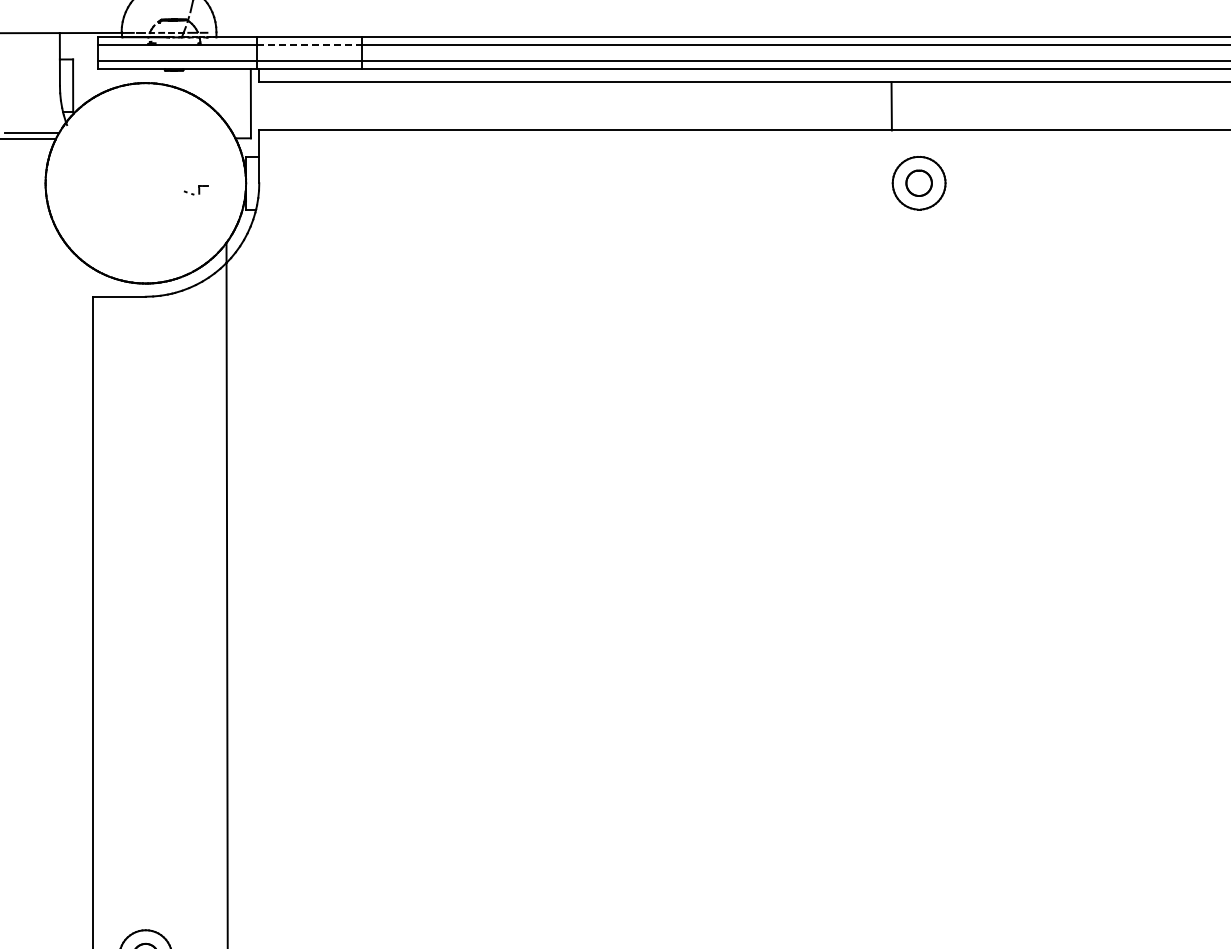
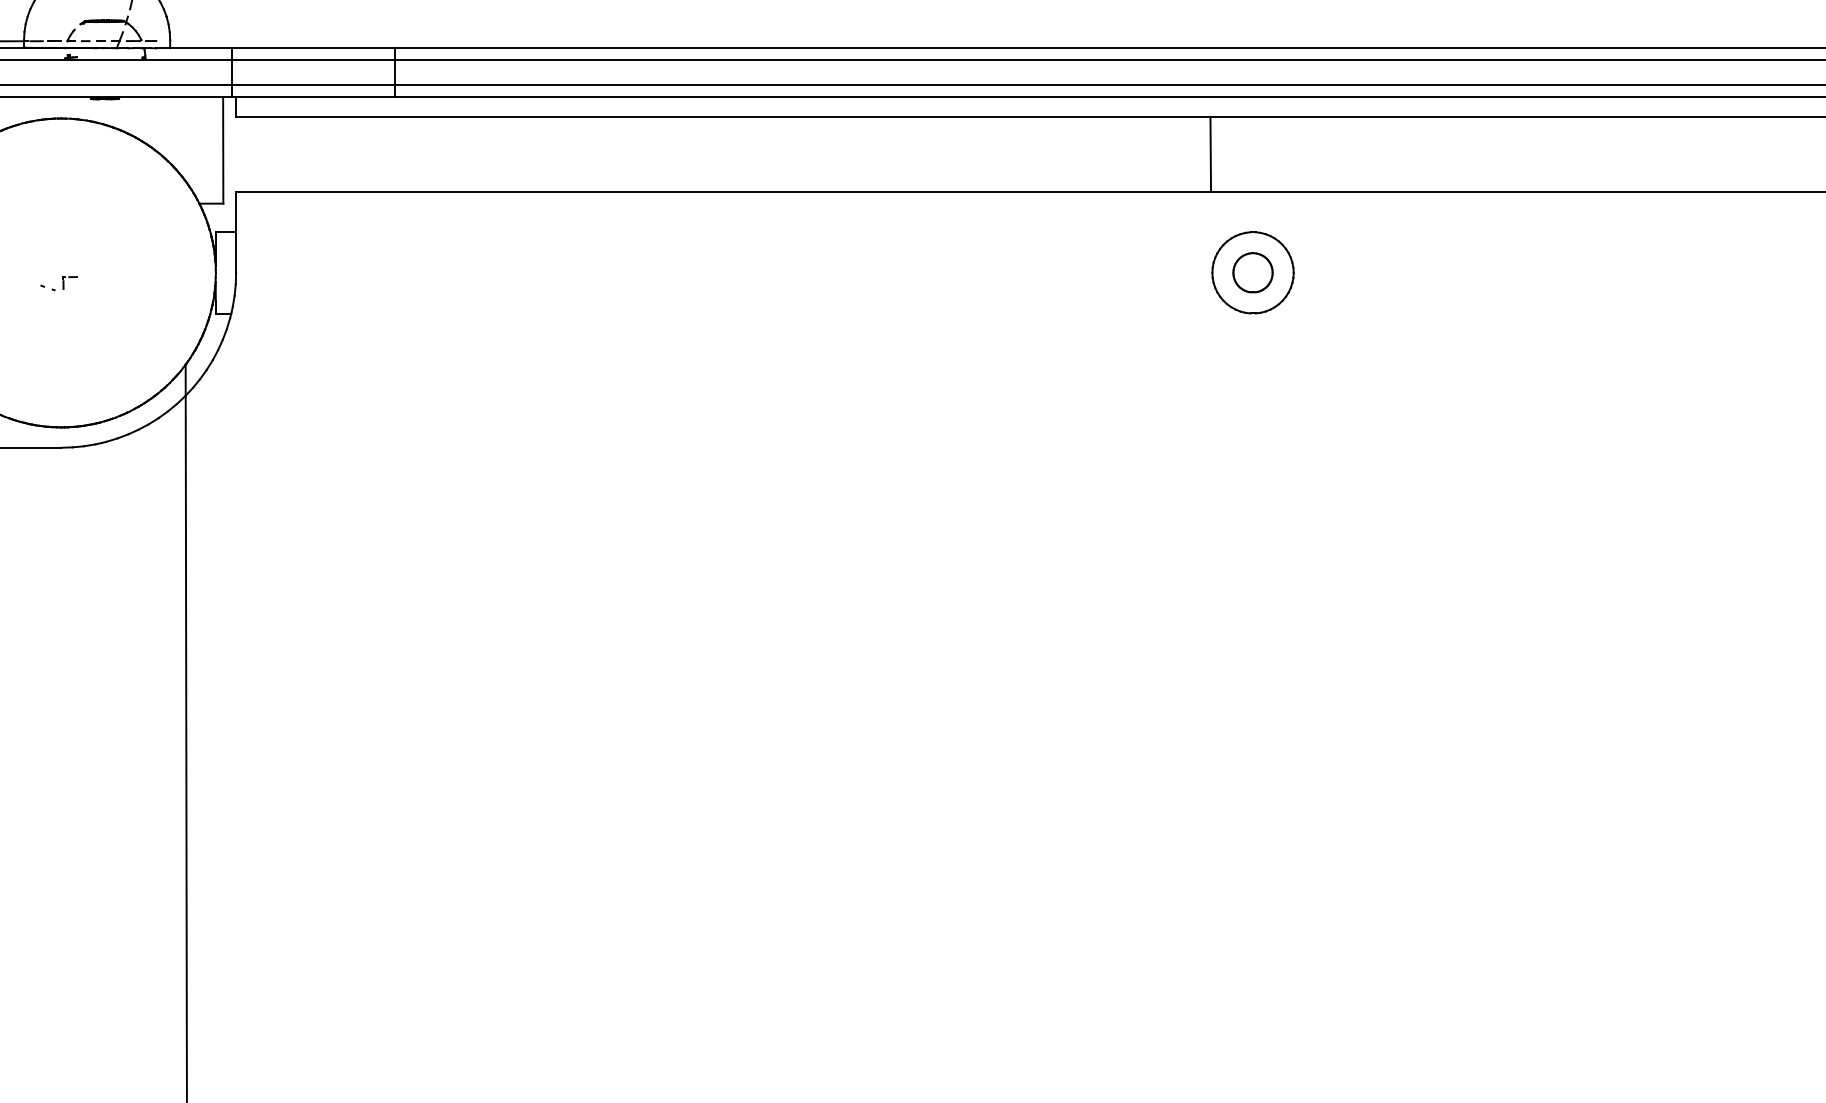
line: (309, 45) -> (313, 60), dashed -> solid
part: (195, 190) -> (57, 284), moved

